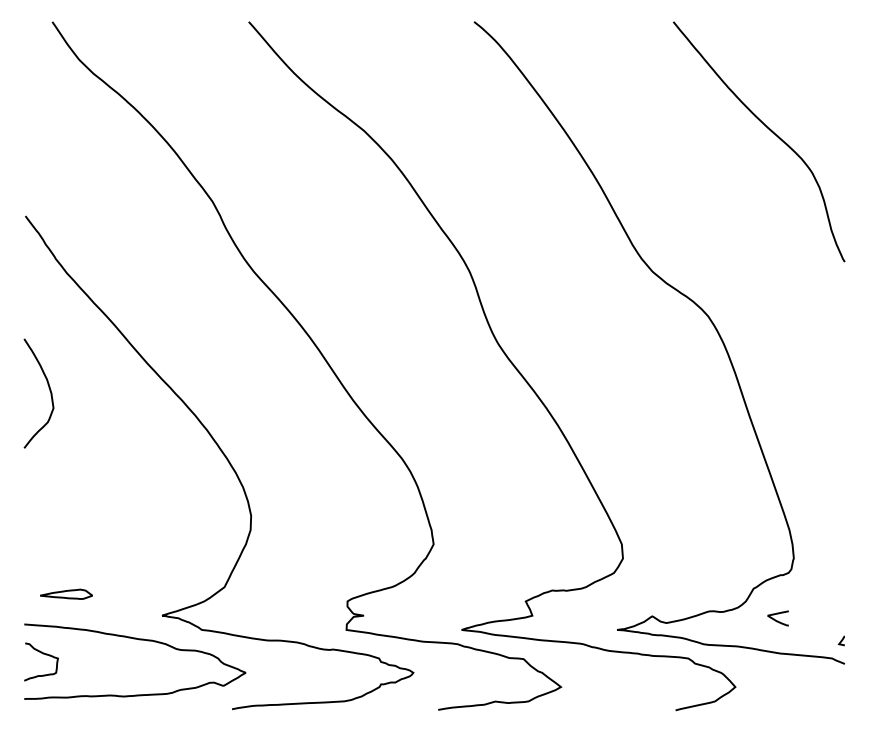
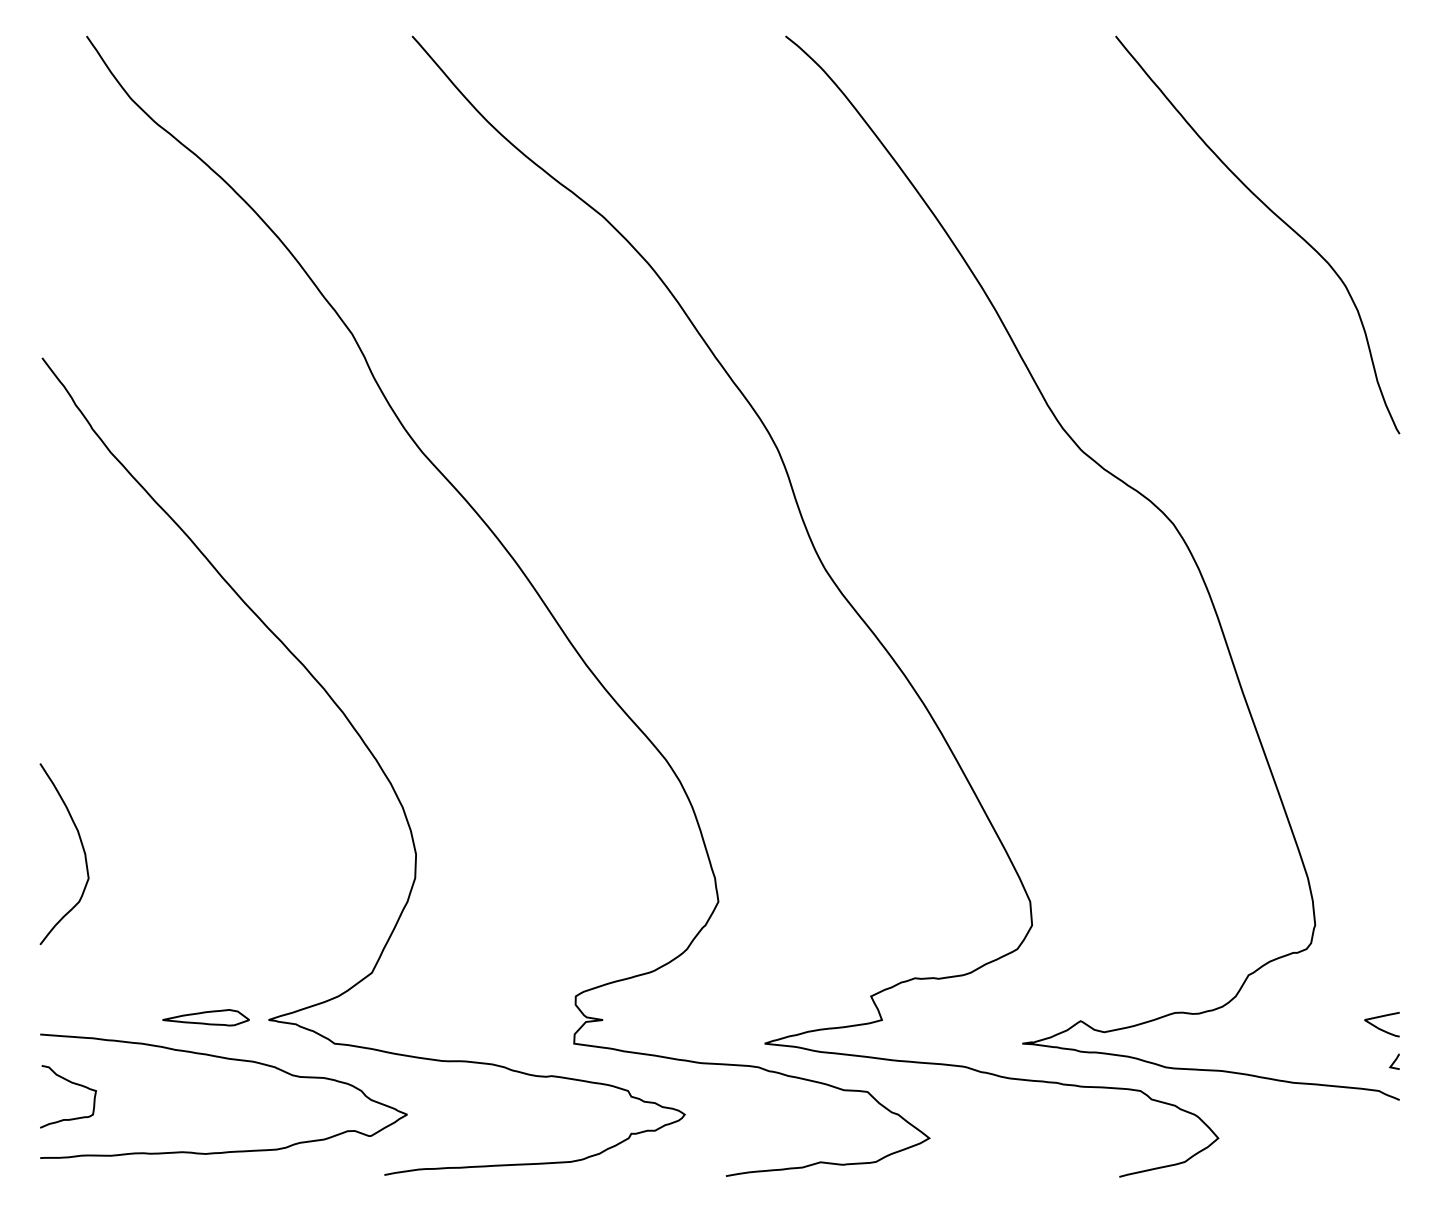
curve: (49, 391) -> (81, 850), moved
part: (66, 593) -> (206, 1016), moved
curve: (777, 620) -> (1380, 1027), moved

